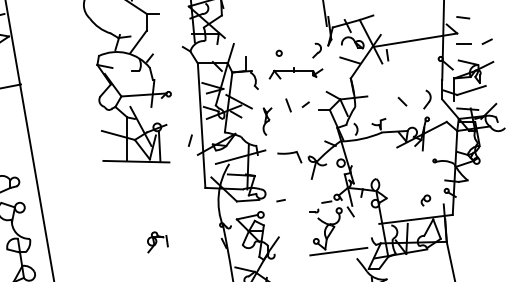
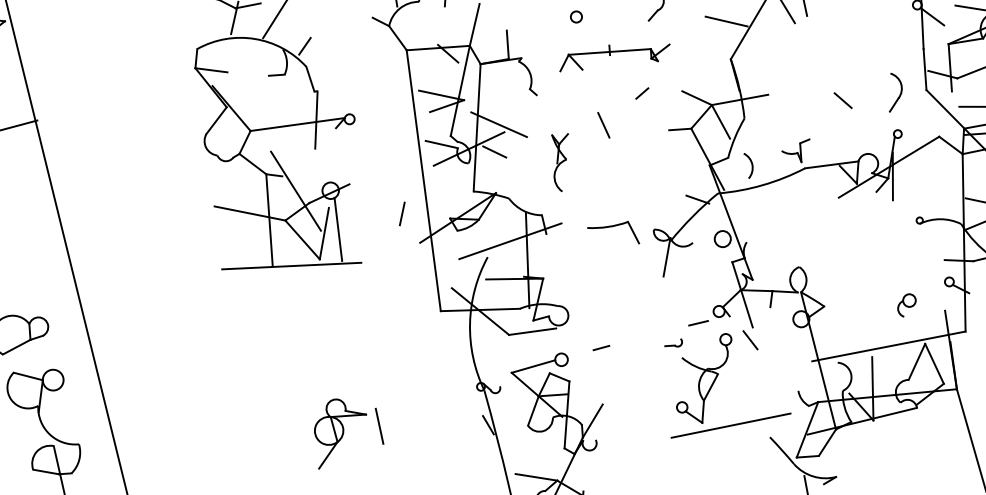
line: (305, 104) -> (641, 93), moved
line: (280, 200) -> (600, 347), moved
part: (157, 242) -> (348, 433), size x1.6

